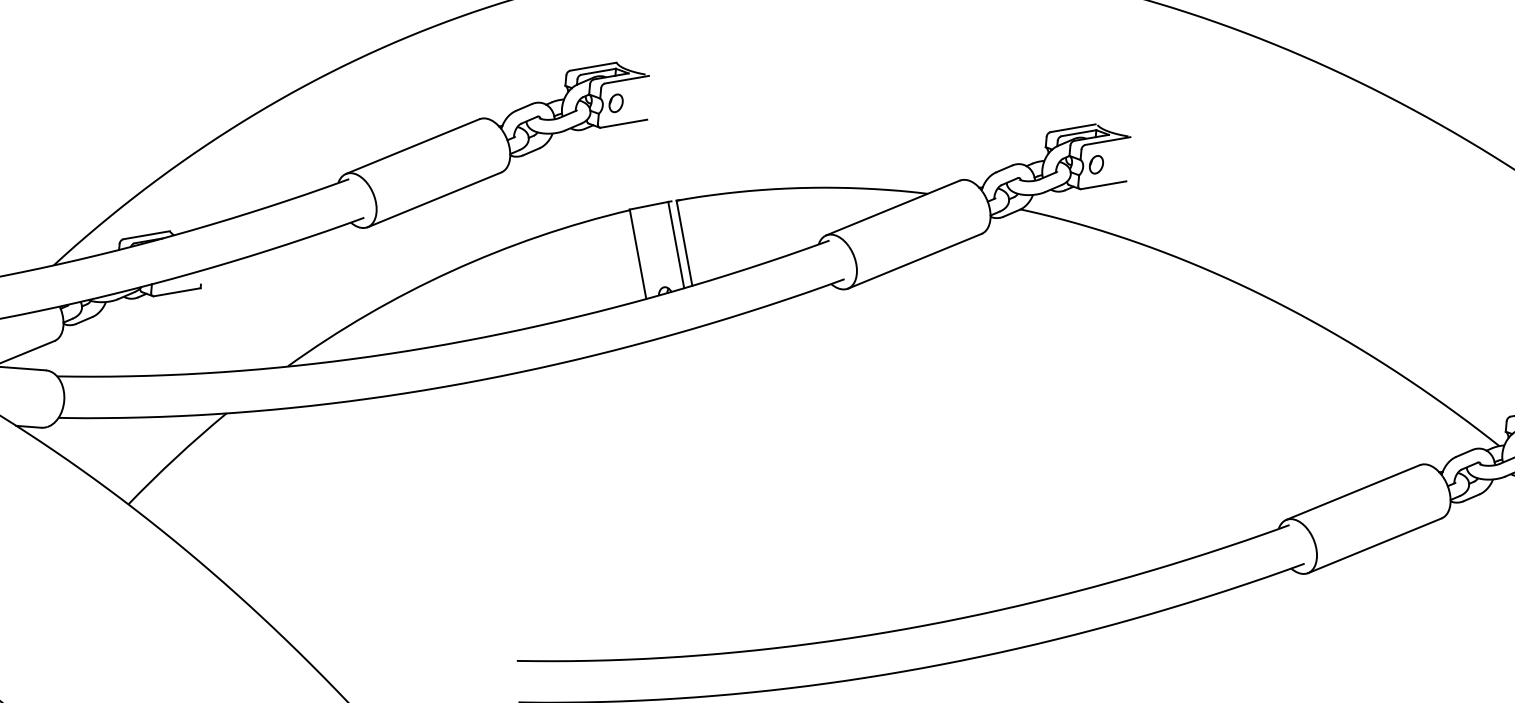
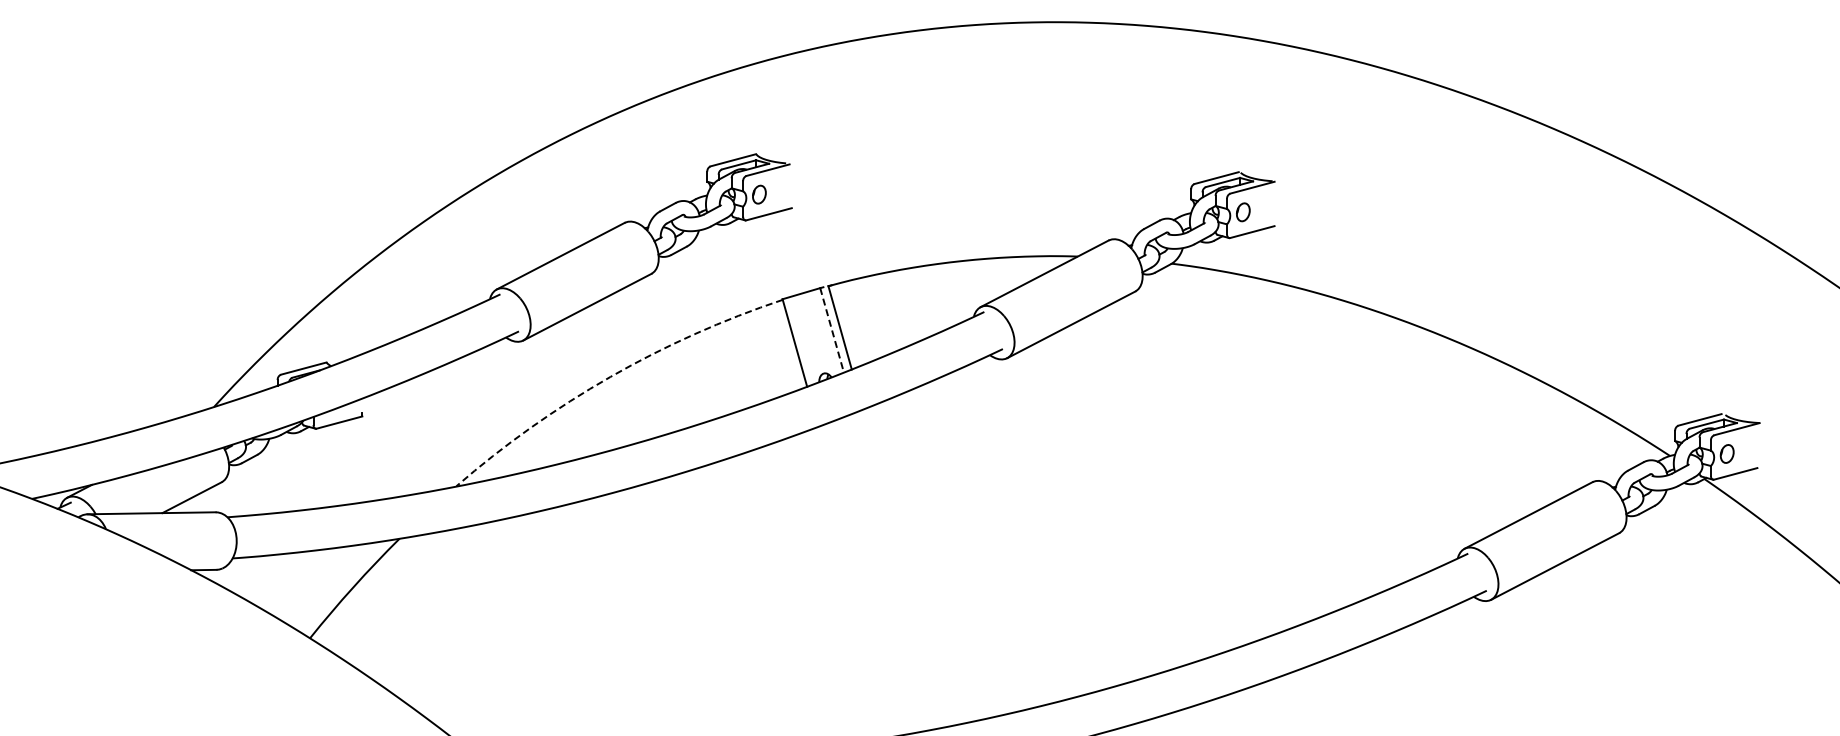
line: (676, 245) -> (832, 330), solid -> dashed
arc: (451, 270) -> (610, 376), solid -> dashed

